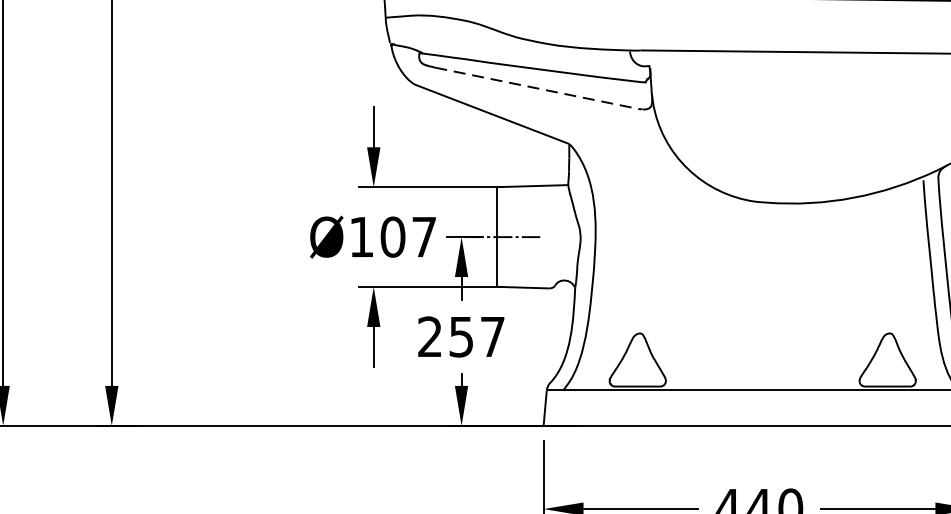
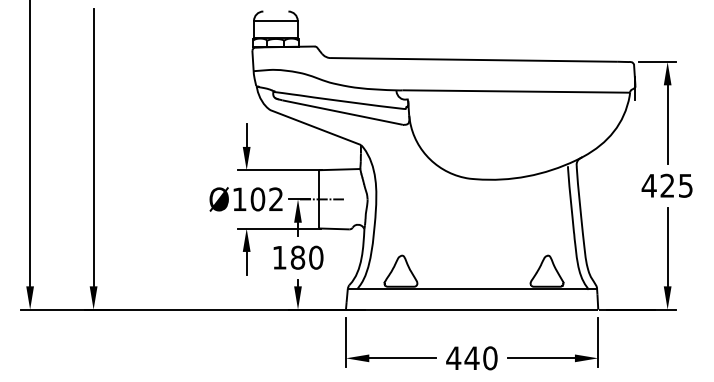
line: (539, 88) -> (343, 112), dashed -> solid
text: (423, 235) -> (275, 198), Ø107 -> Ø102
text: (460, 336) -> (297, 257), 257 -> 180

